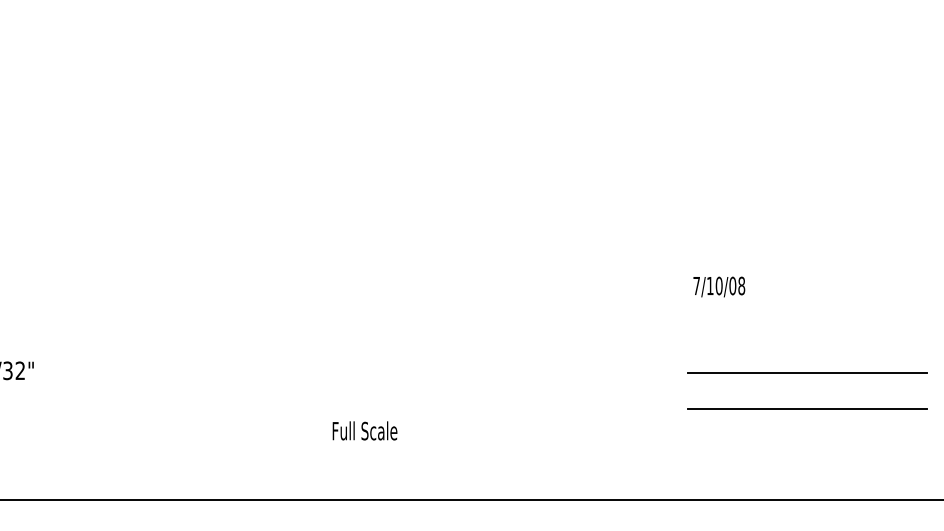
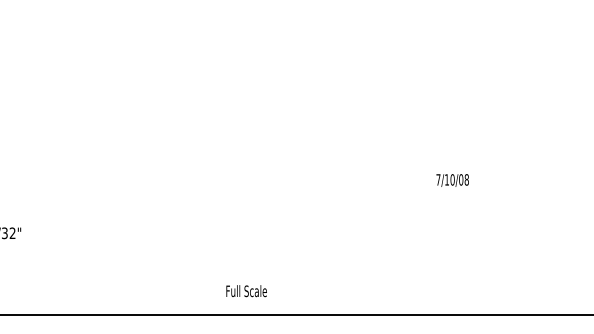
line: (806, 372) -> (507, 234), removed
line: (807, 407) -> (508, 256), removed
text: (364, 431) -> (246, 291), moved

